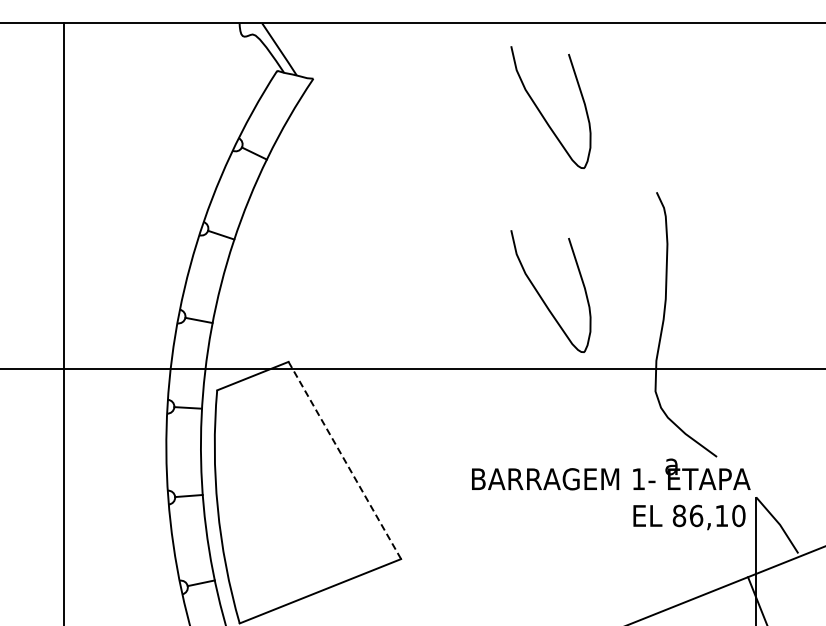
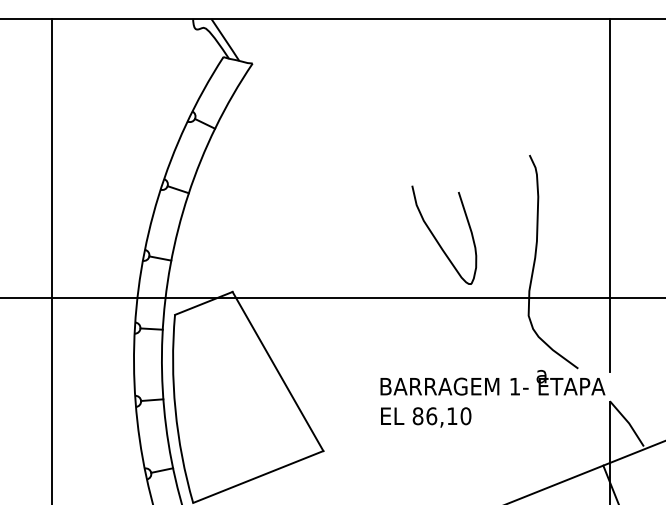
curve: (542, 113) -> (437, 91), removed
line: (756, 242) -> (610, 195), added
line: (344, 460) -> (277, 371), dashed -> solid
text: (689, 517) -> (426, 417), moved

